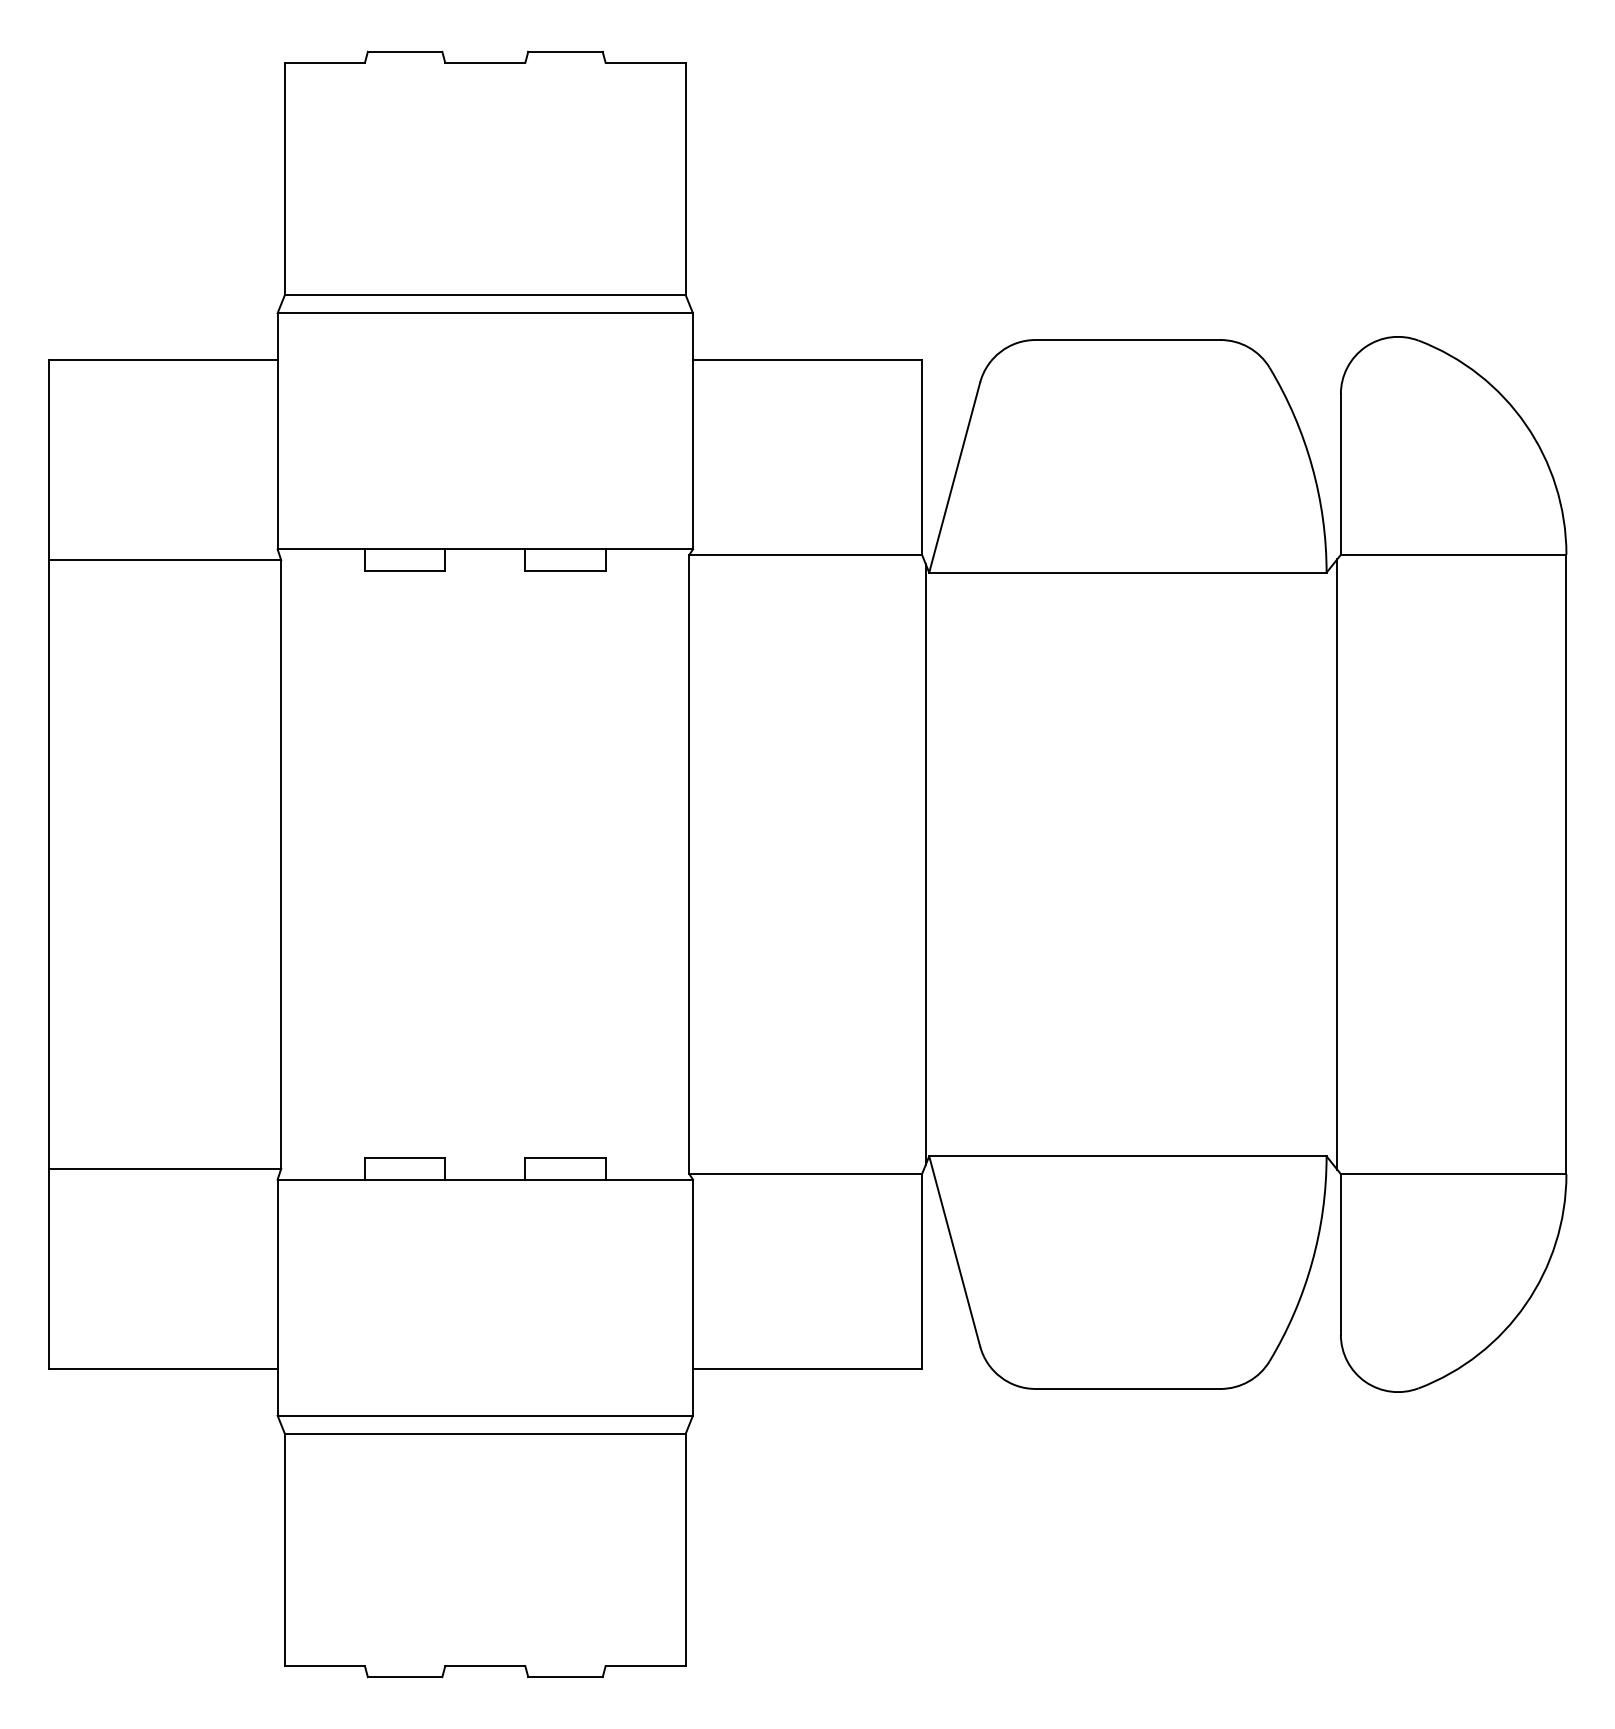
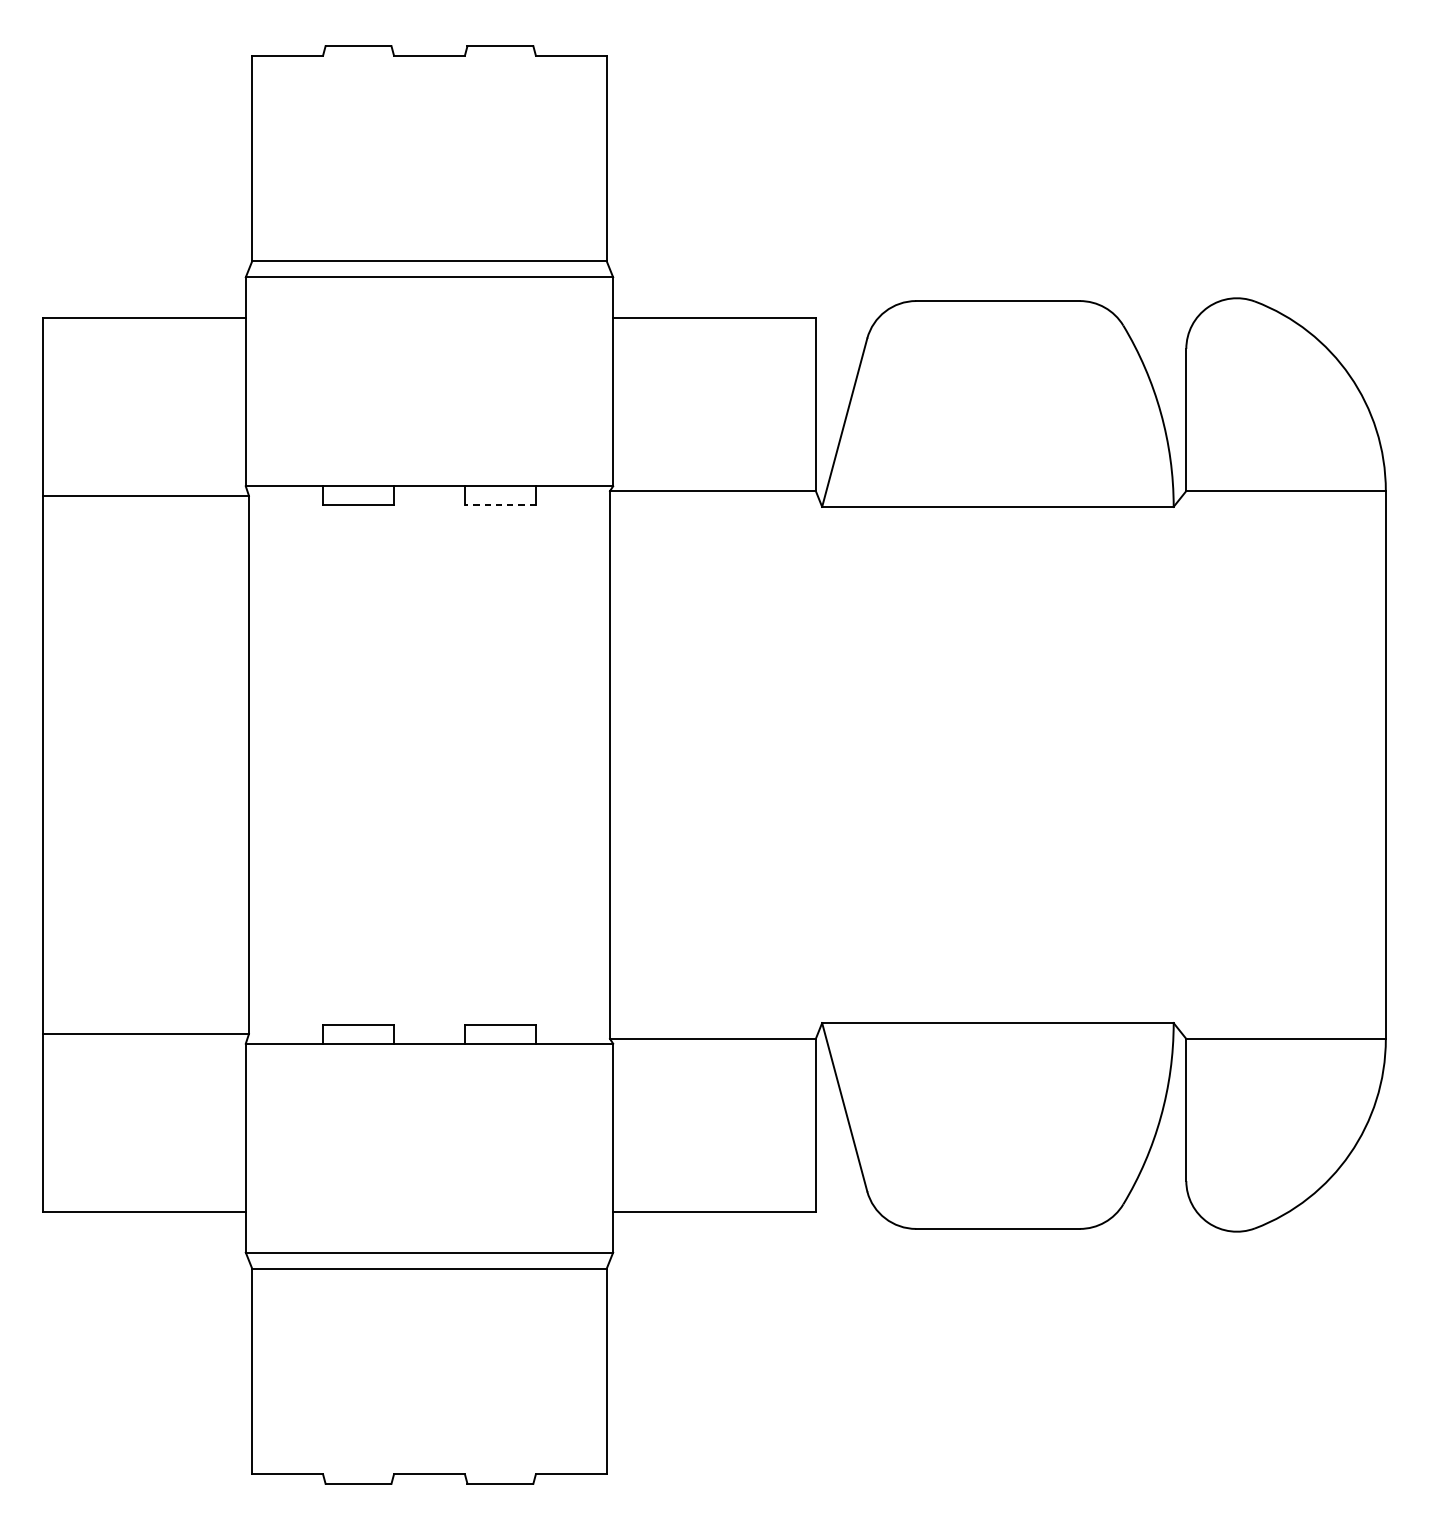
line: (565, 570) -> (500, 504), solid -> dashed
line: (925, 864) -> (818, 765), removed
line: (1337, 864) -> (1183, 765), removed

